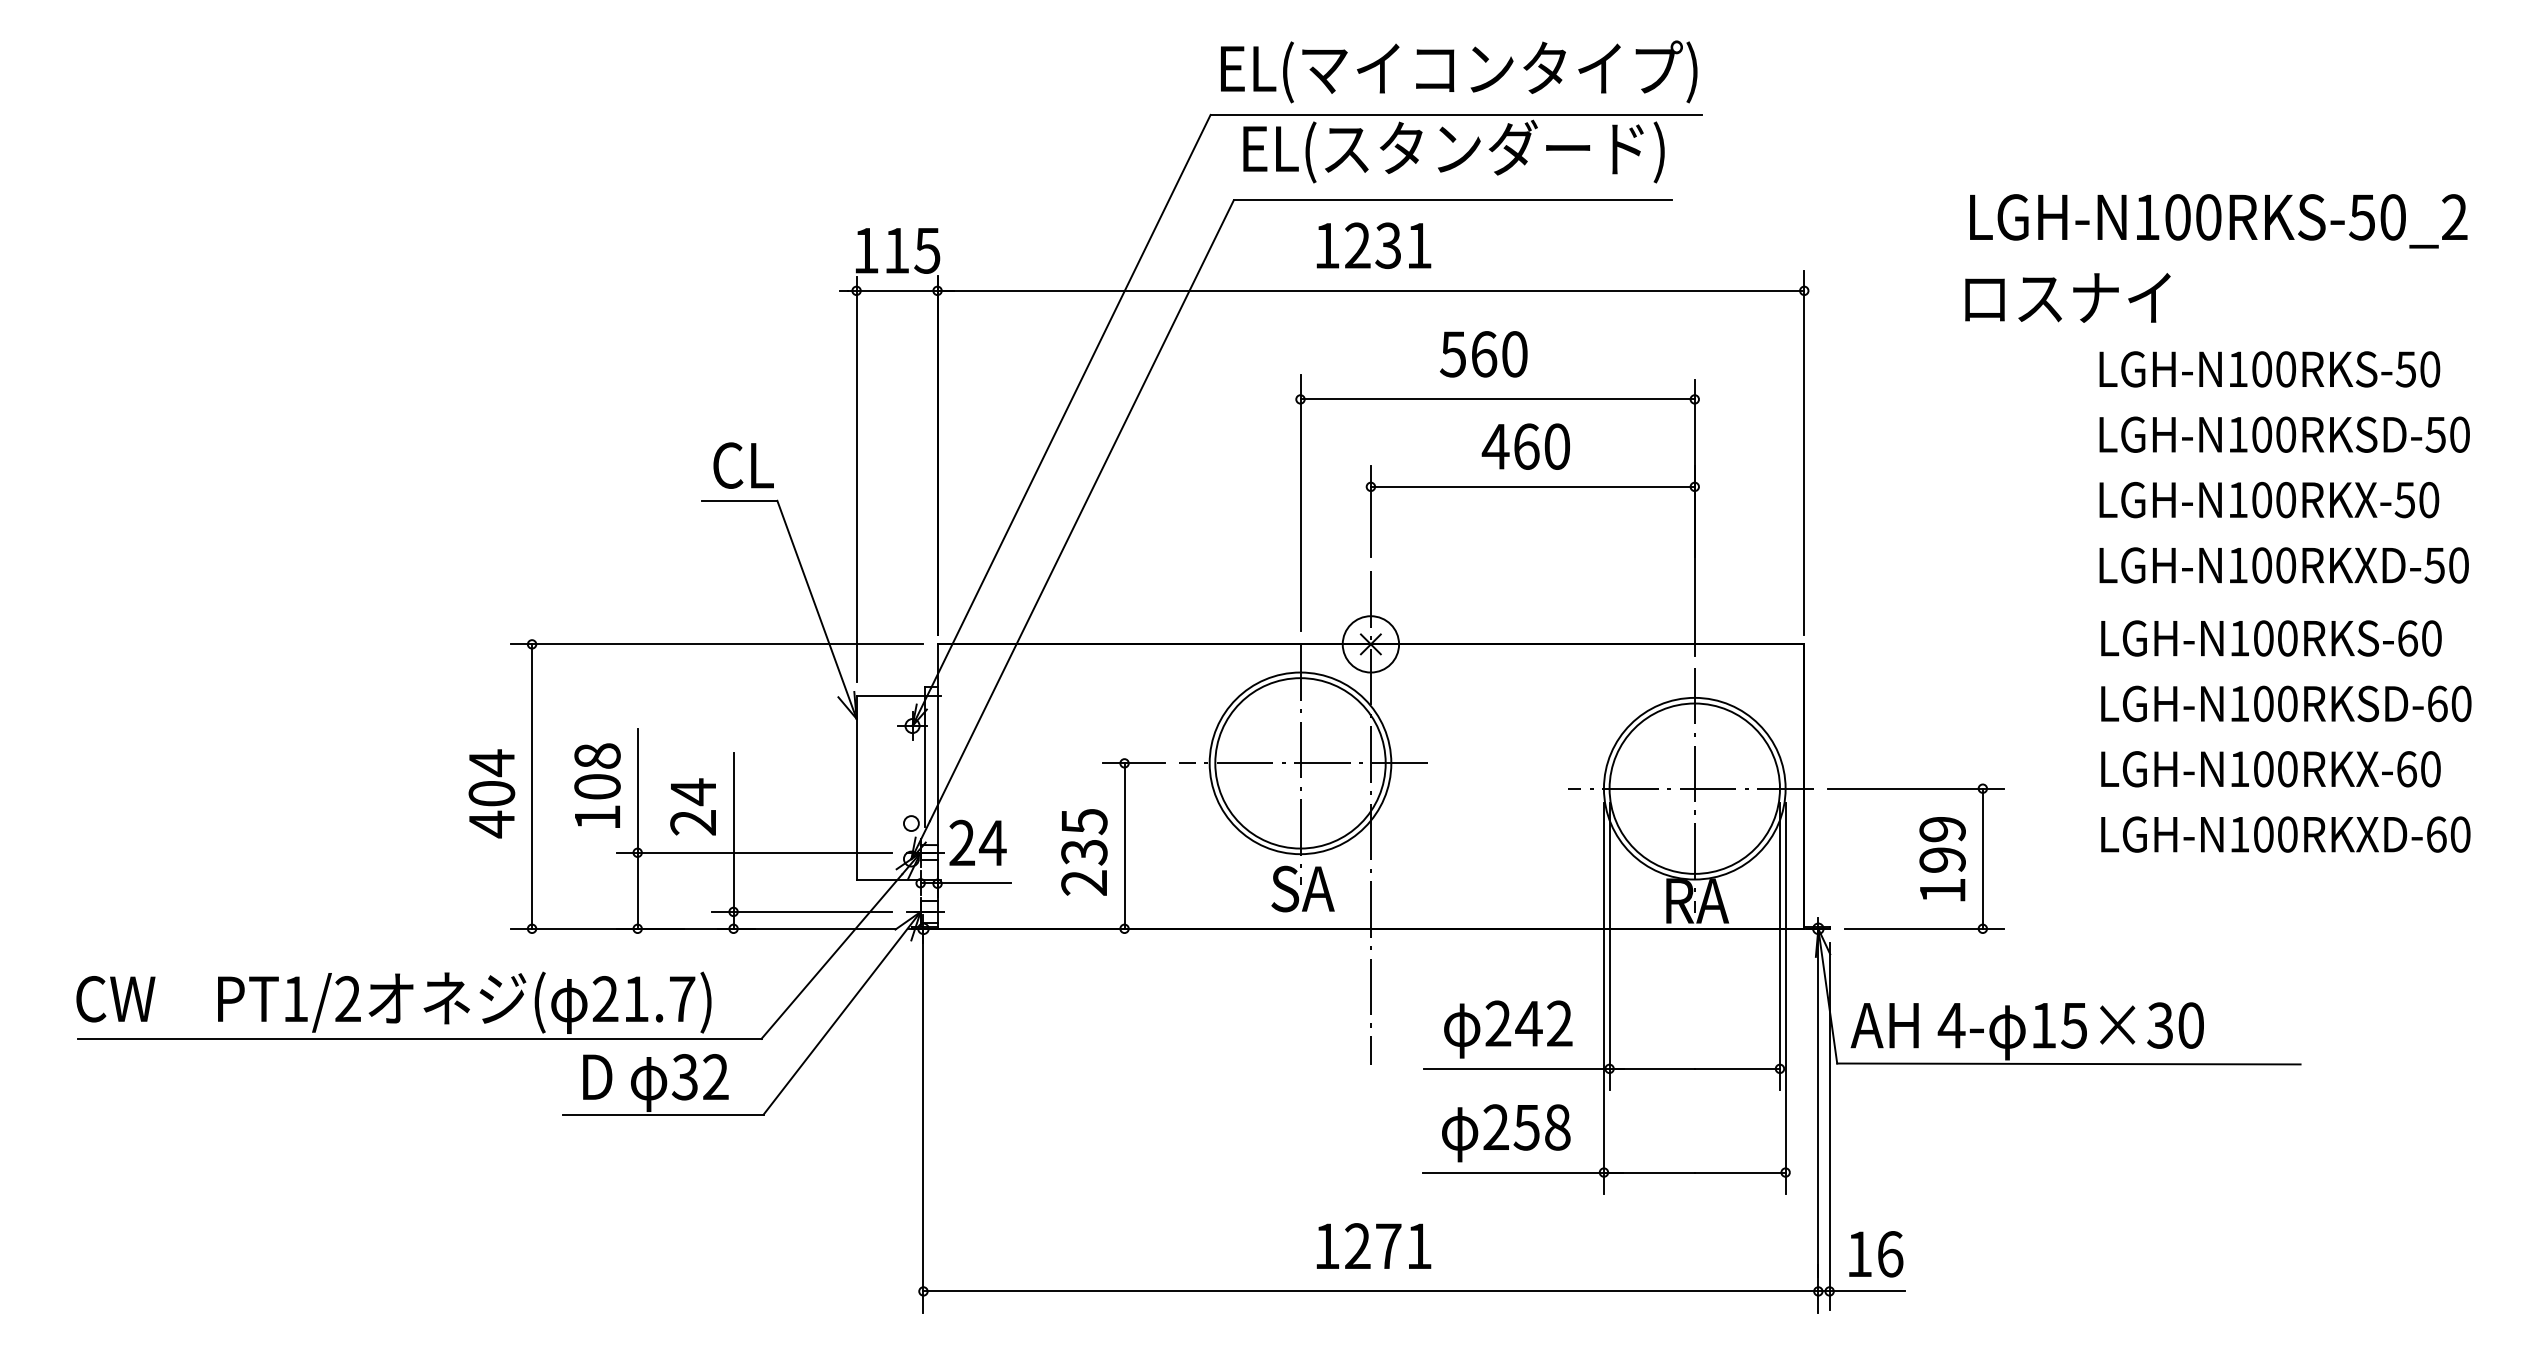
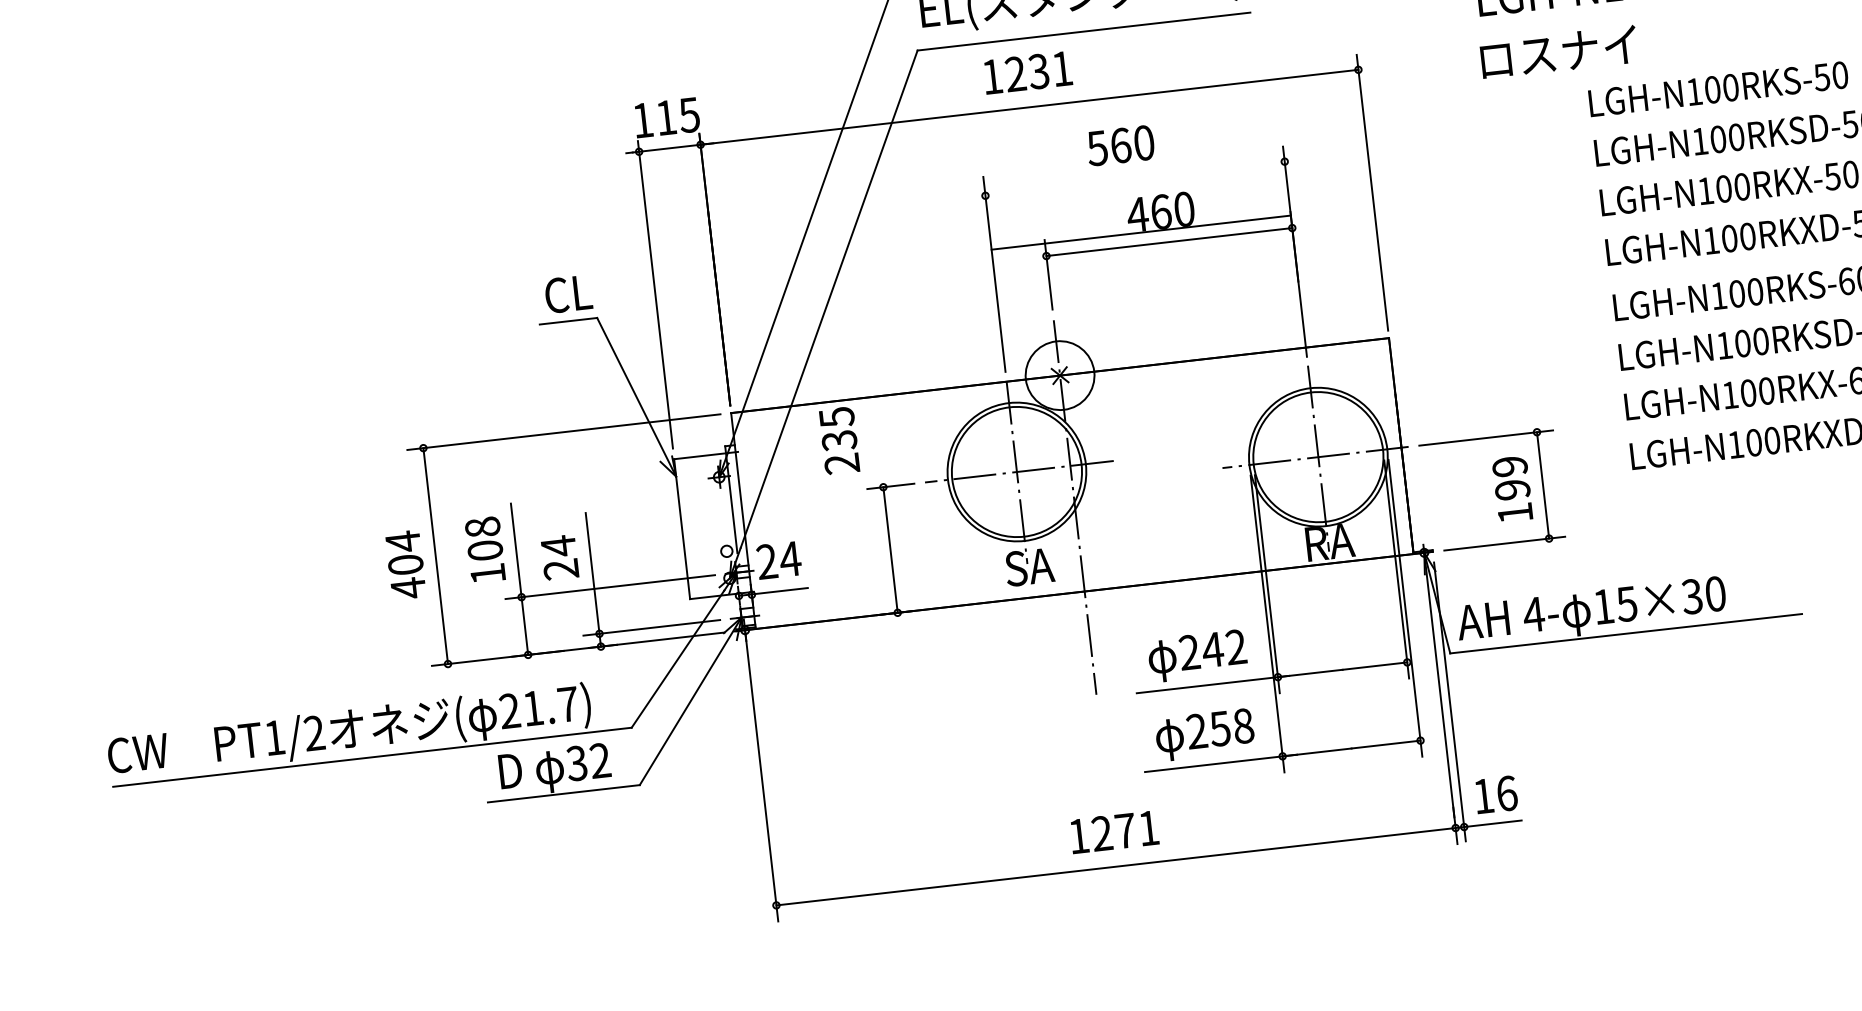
line: (1497, 399) -> (1141, 232), moved
circle: (1370, 644) -> (1059, 375), size x1.6
text: (1084, 852) -> (839, 440), moved

